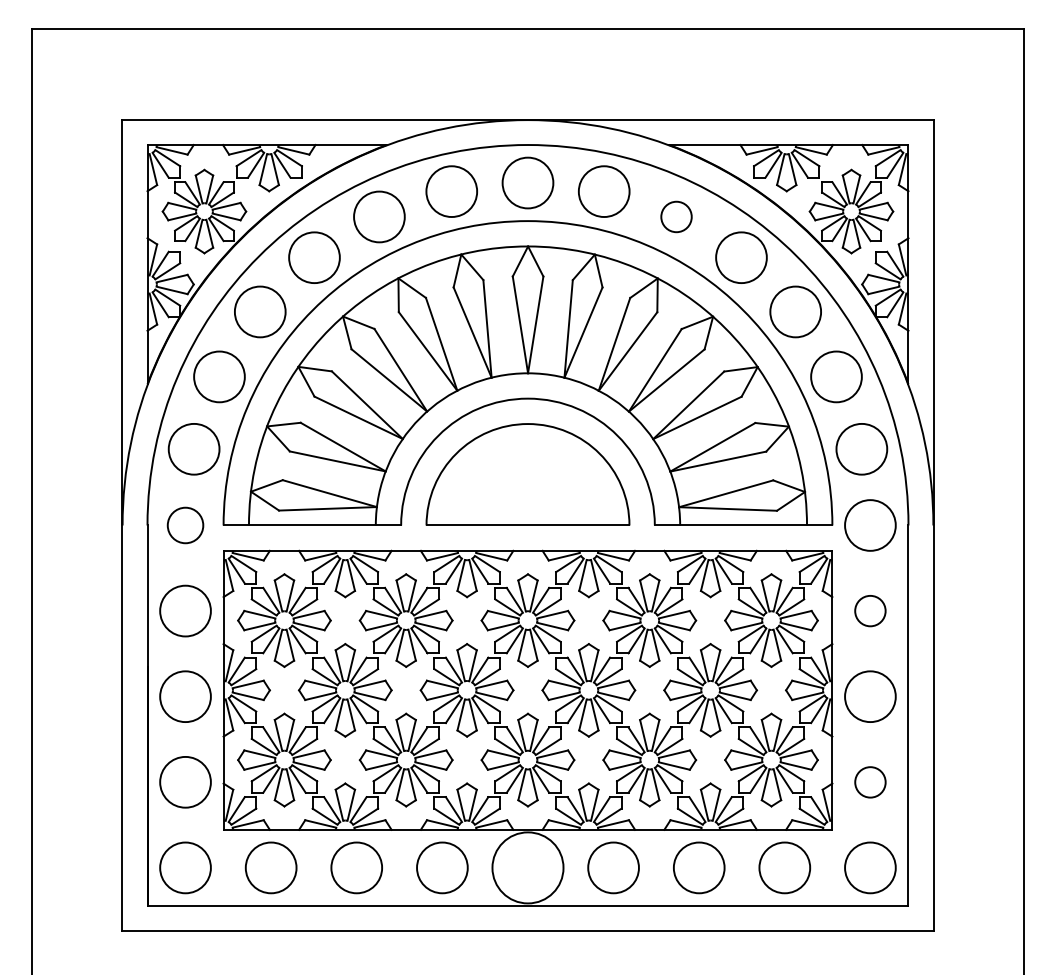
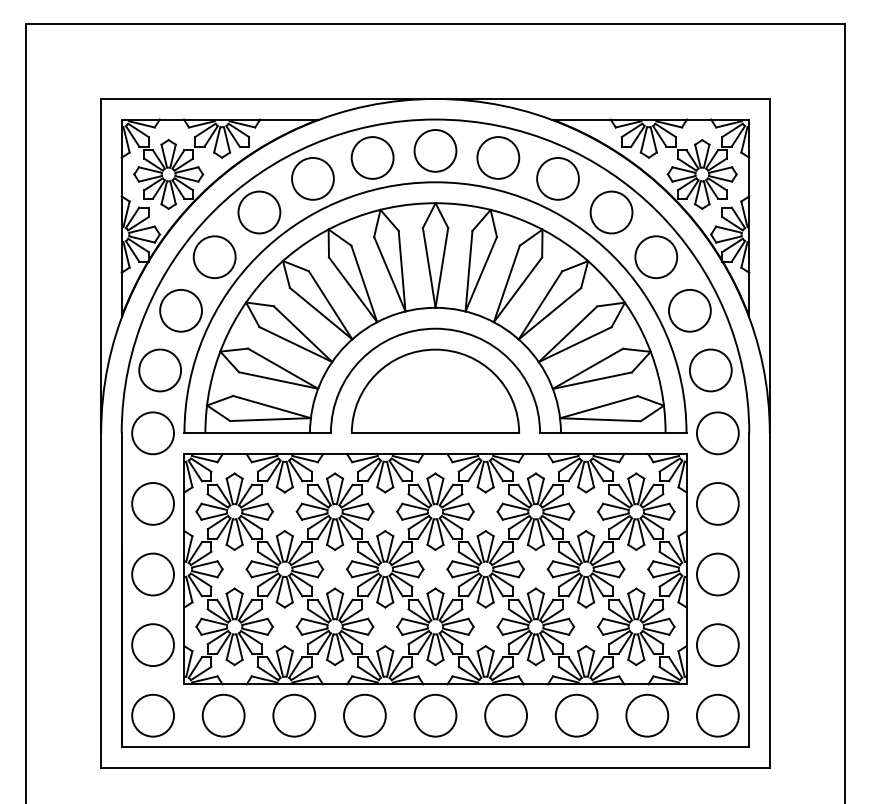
circle: (676, 216) -> (557, 178), size x1.67
circle: (185, 525) -> (153, 433), size x1.43
circle: (870, 610) -> (717, 503), size x1.67
circle: (870, 782) -> (717, 645), size x1.67
circle: (527, 867) -> (435, 715), size x0.71

